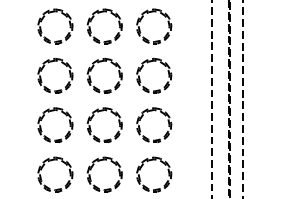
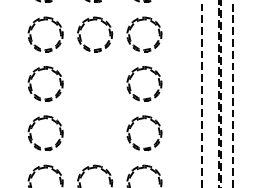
part: (101, 62) -> (91, 70), removed
part: (103, 111) -> (93, 119), removed

